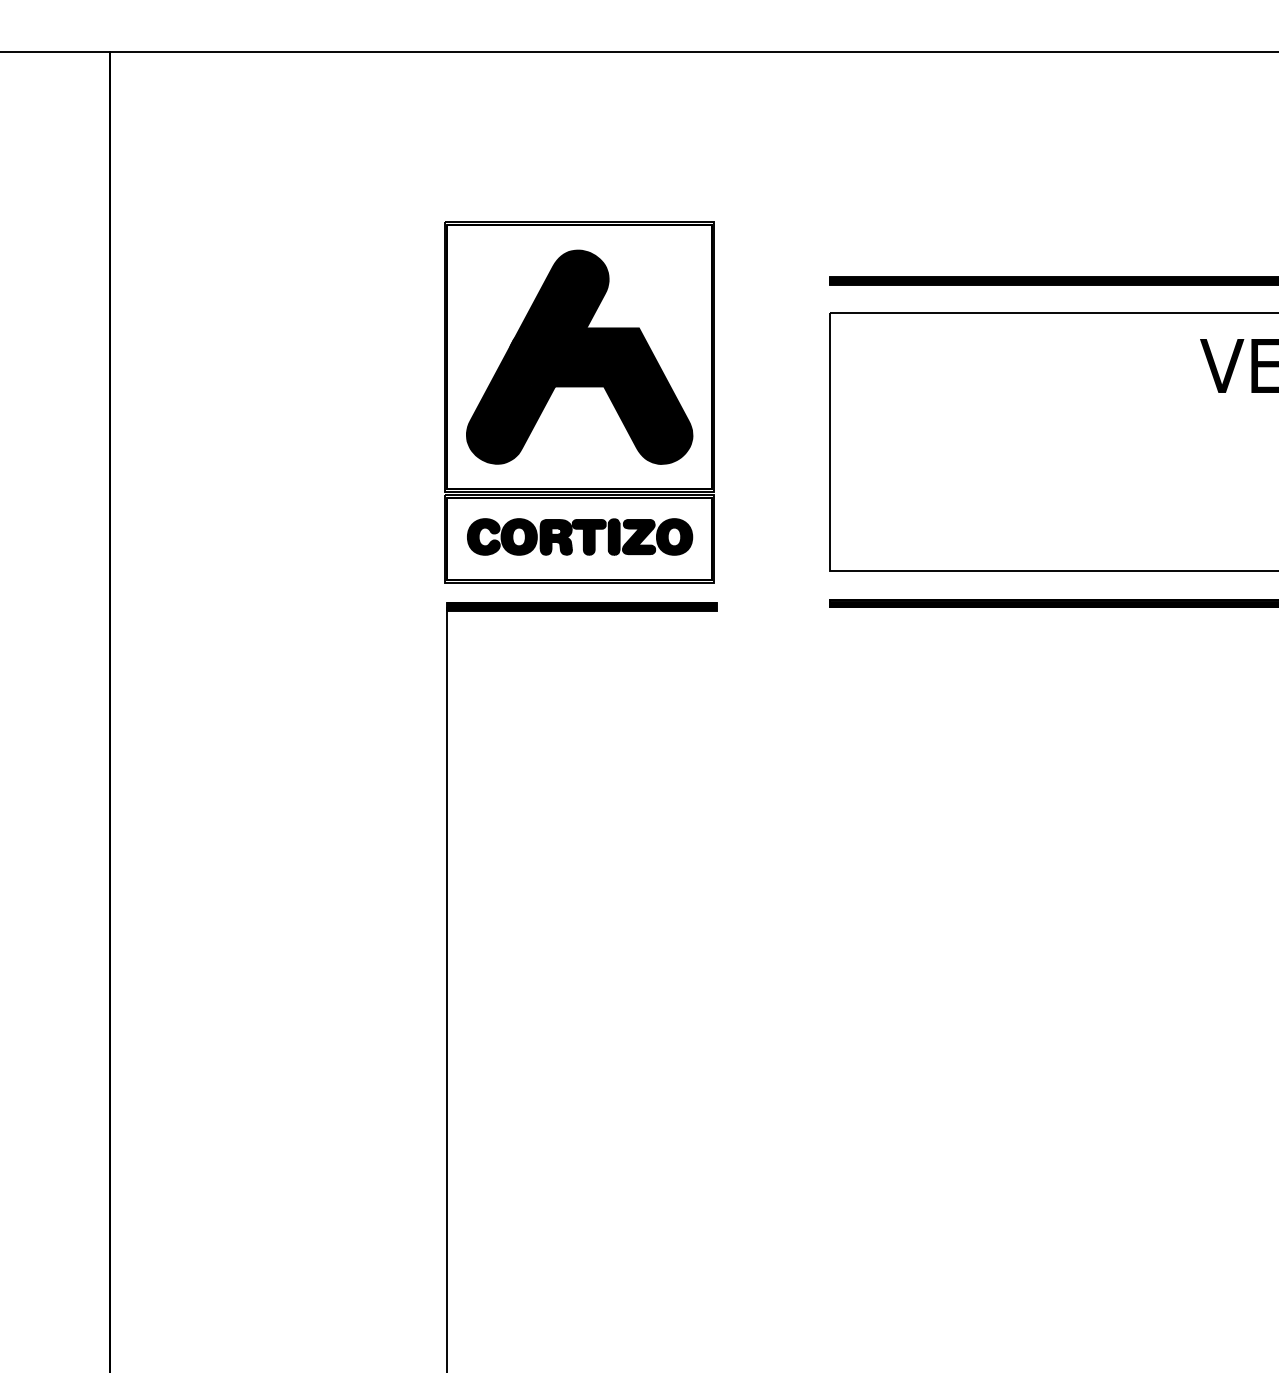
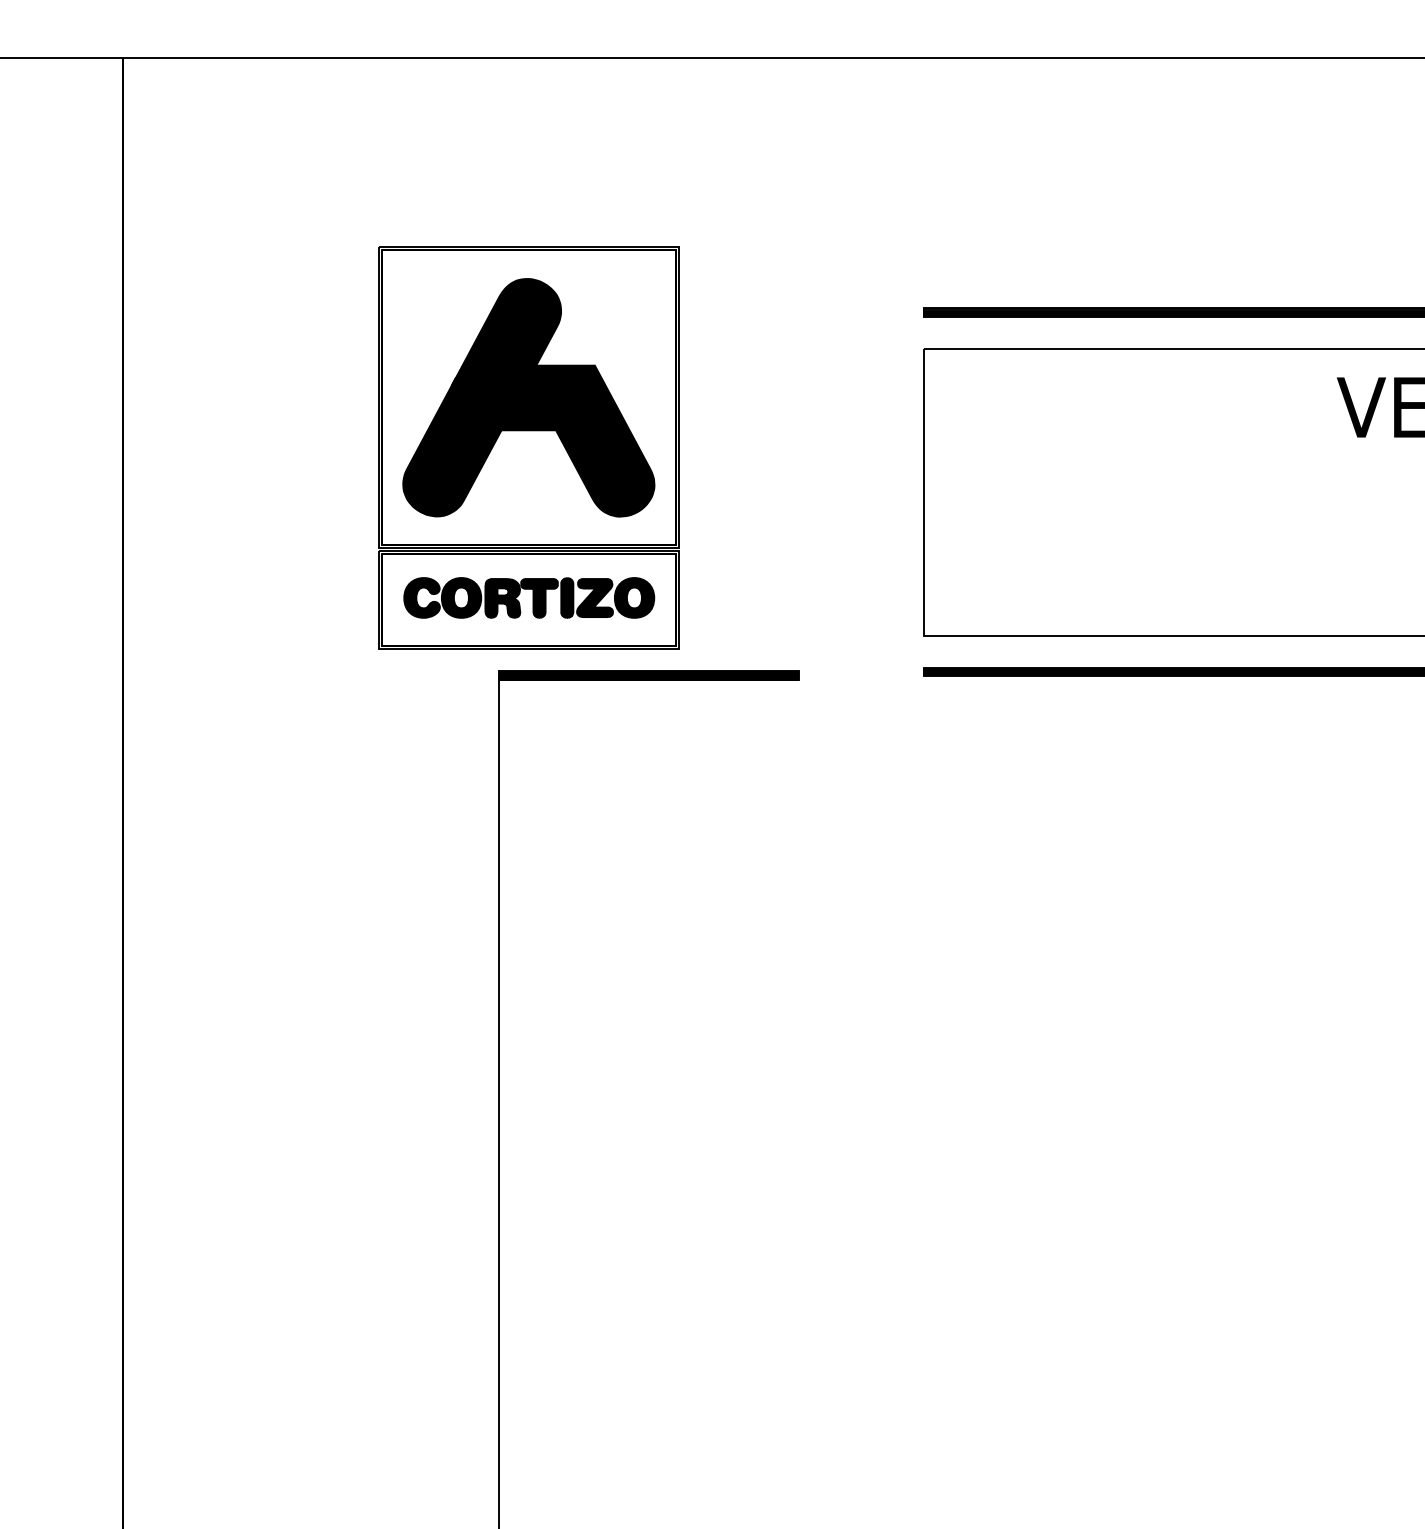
part: (579, 401) -> (528, 447), moved

